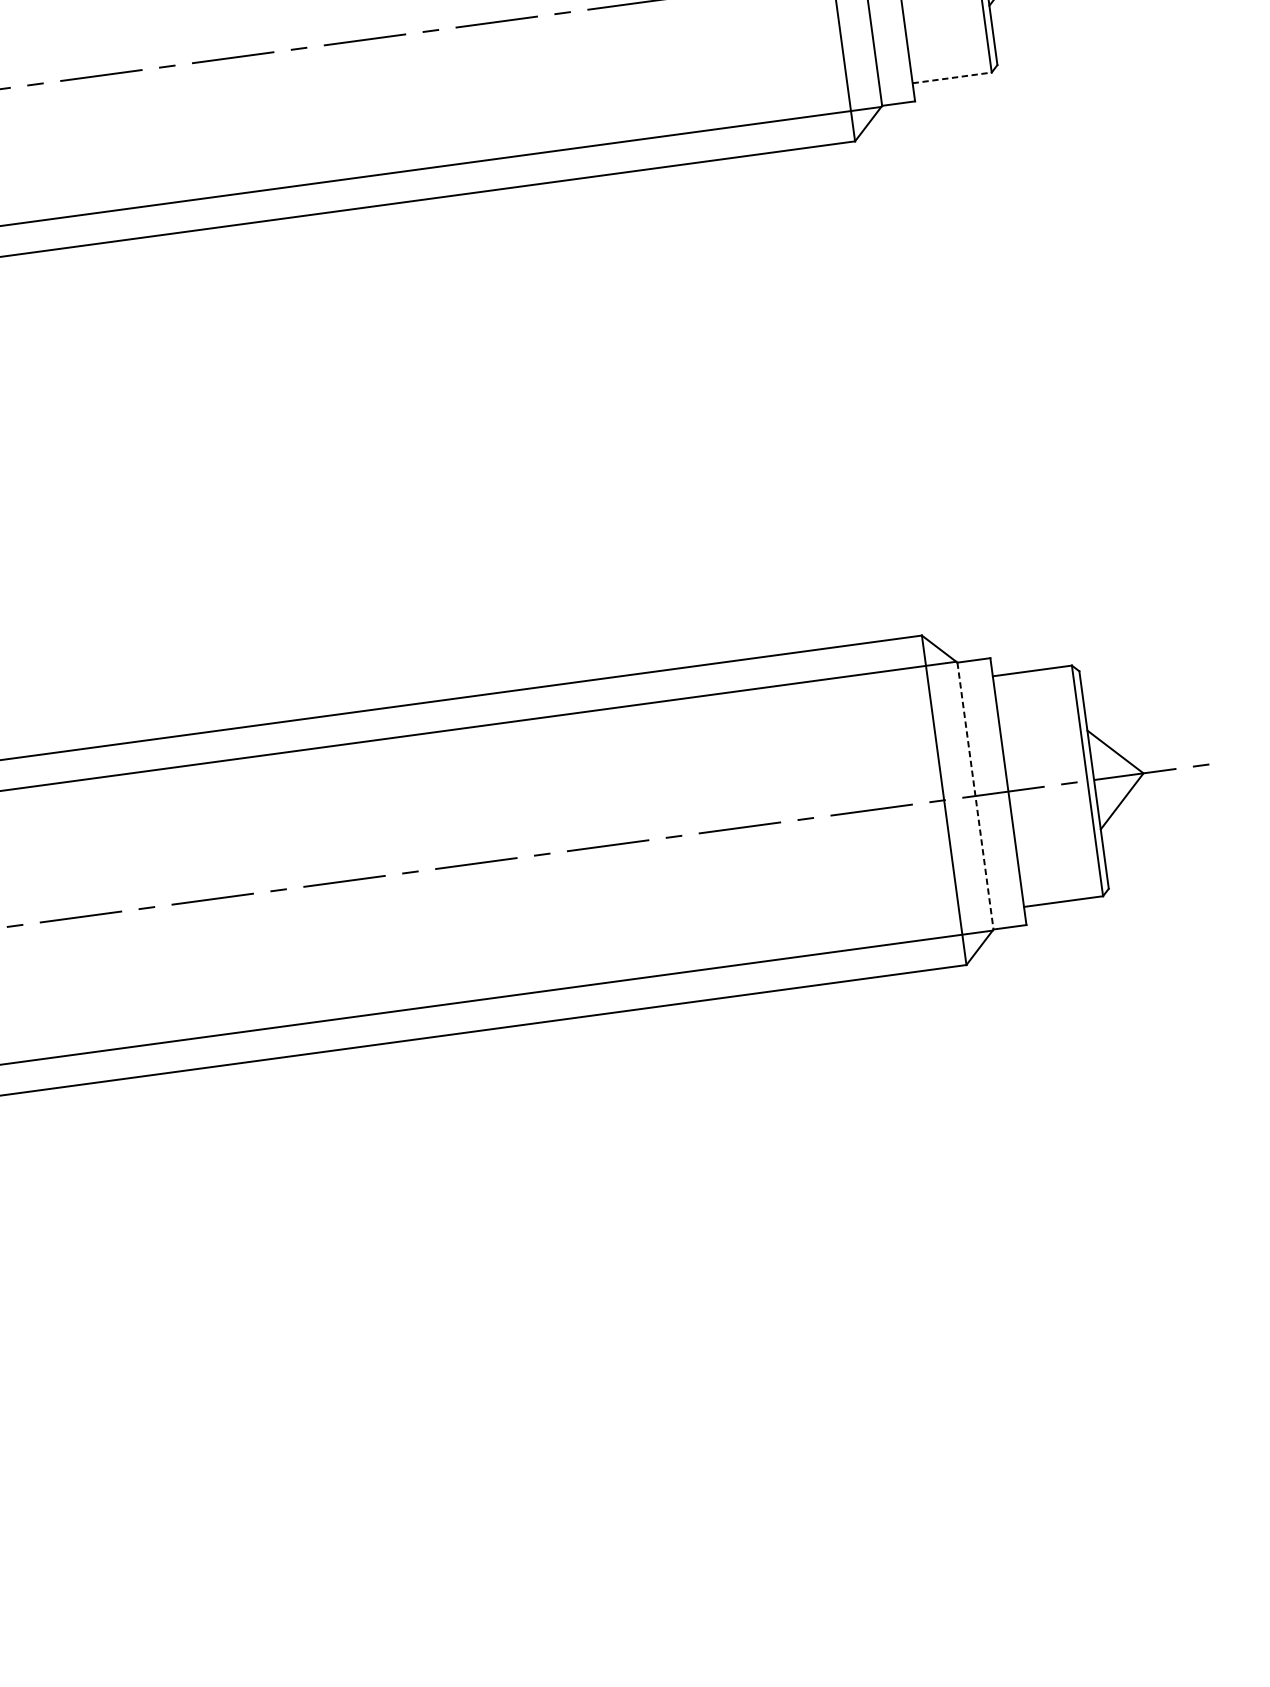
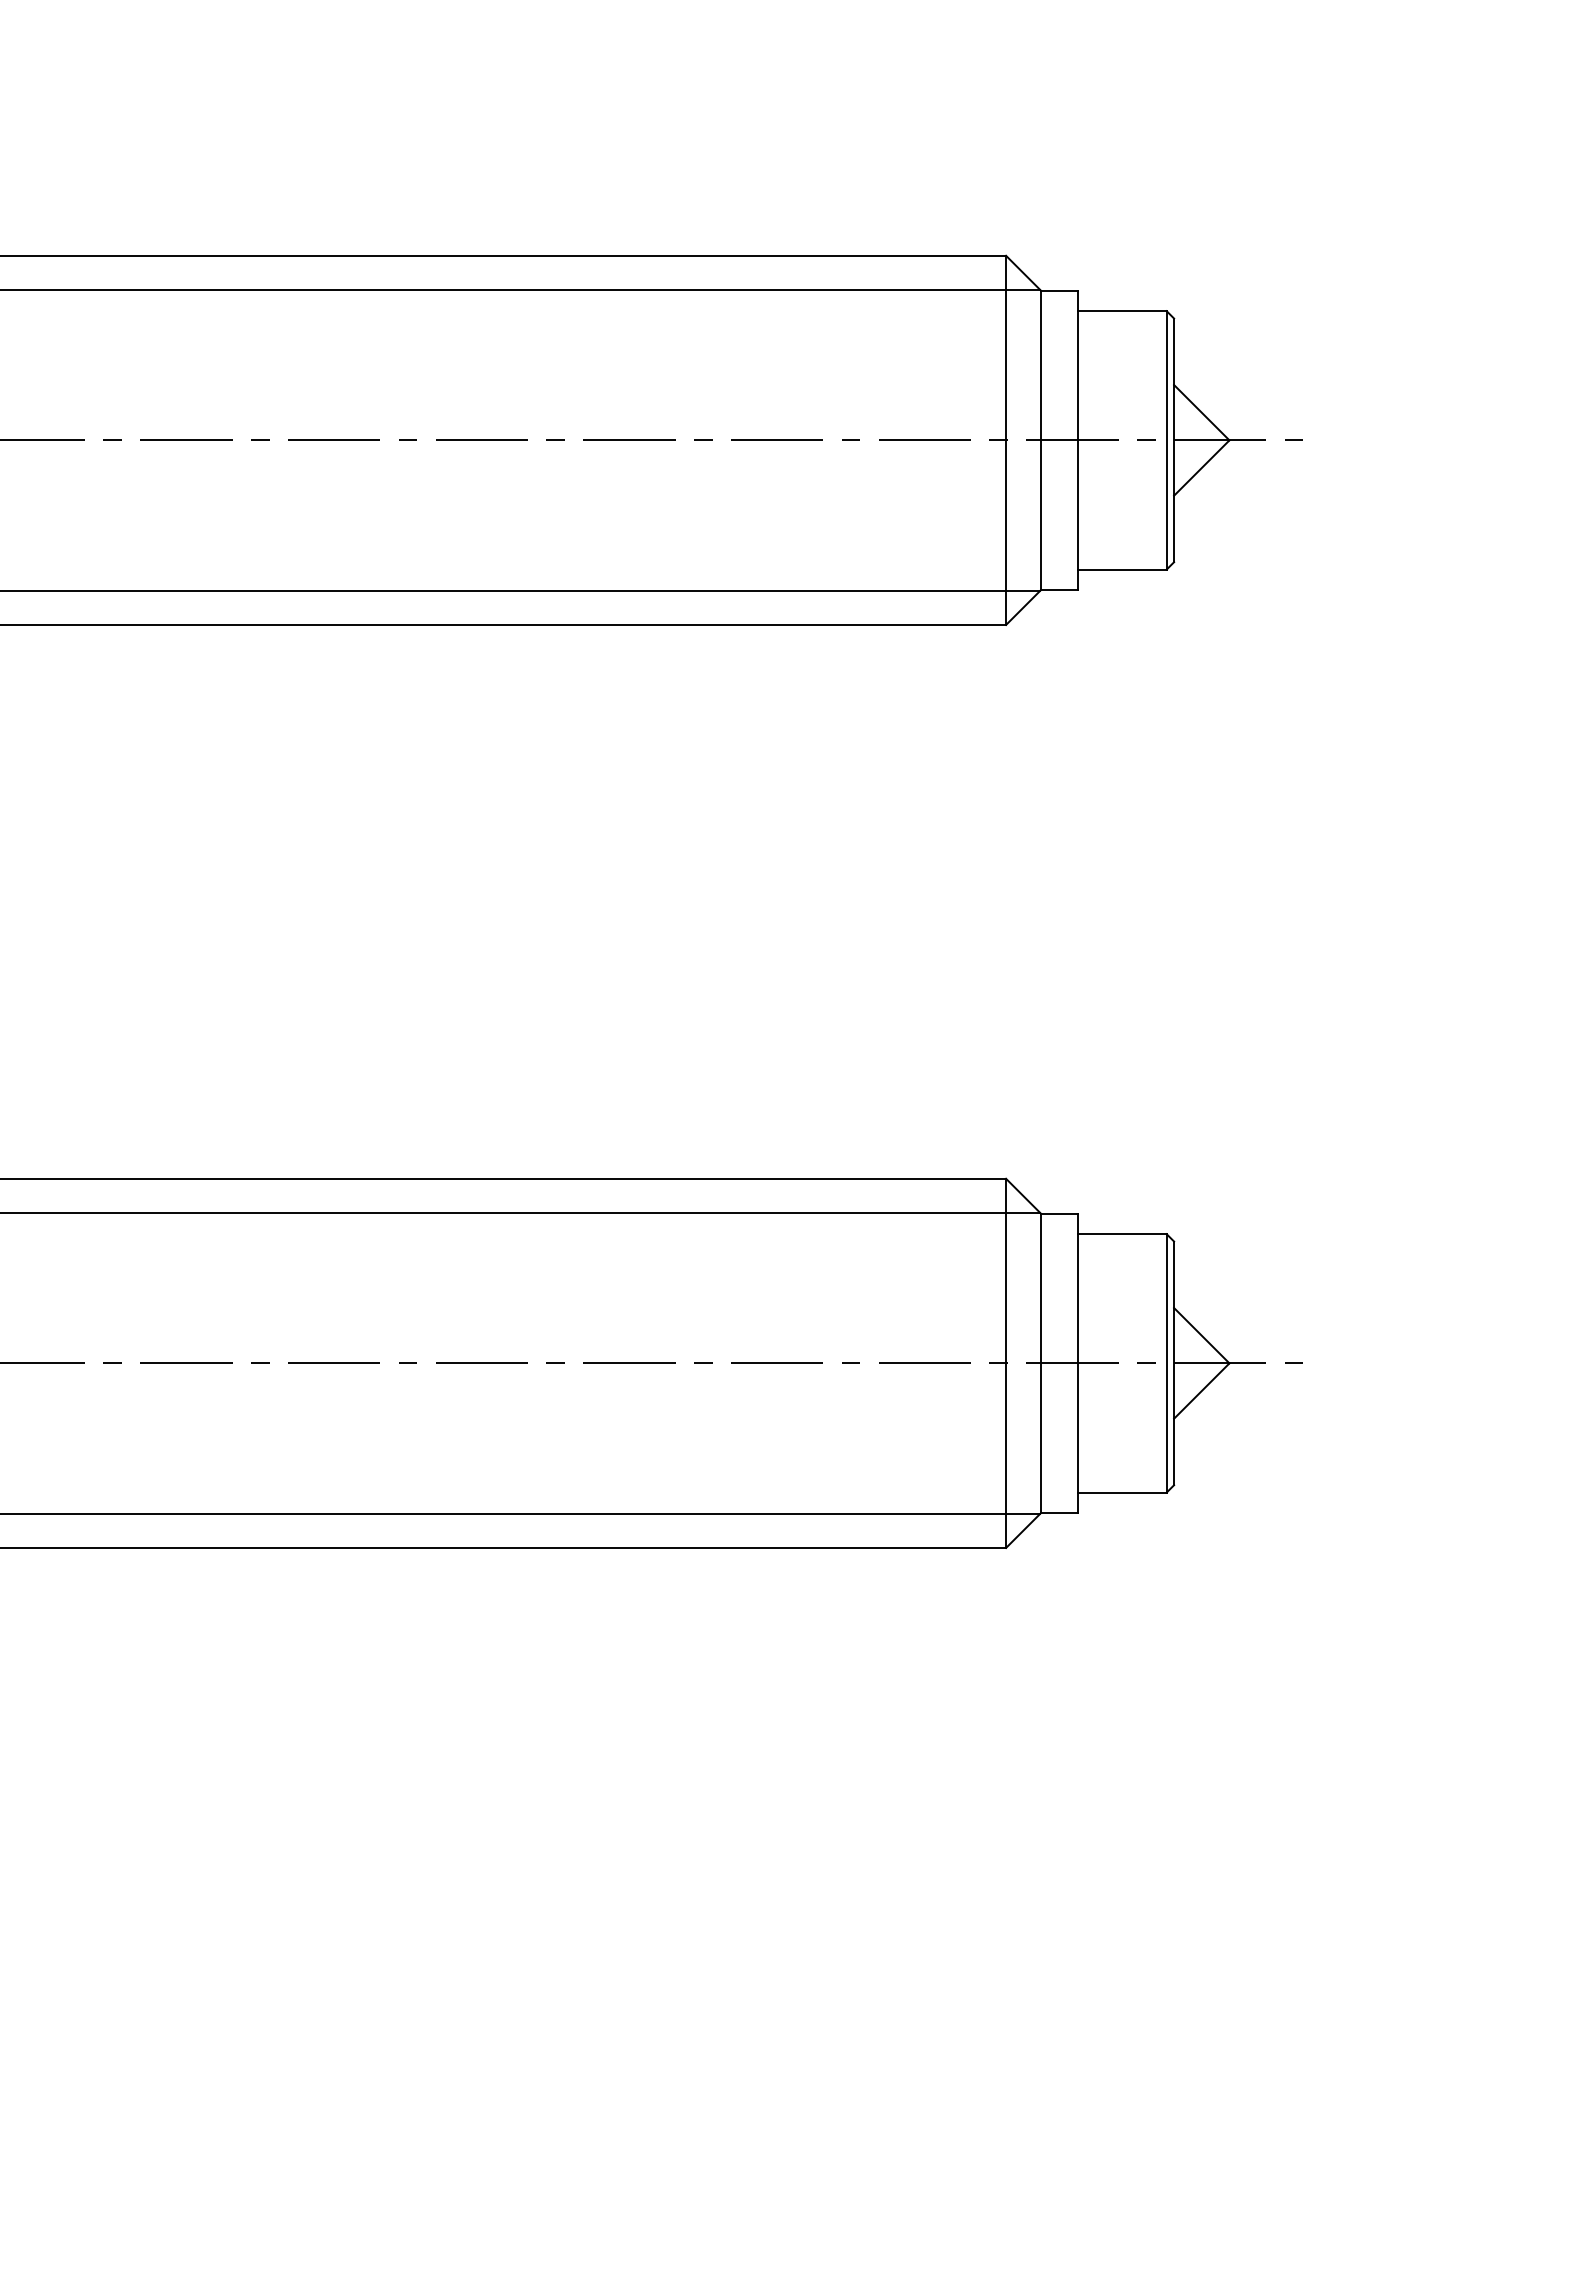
line: (952, 77) -> (1122, 569), dashed -> solid
line: (975, 796) -> (1041, 1363), dashed -> solid

